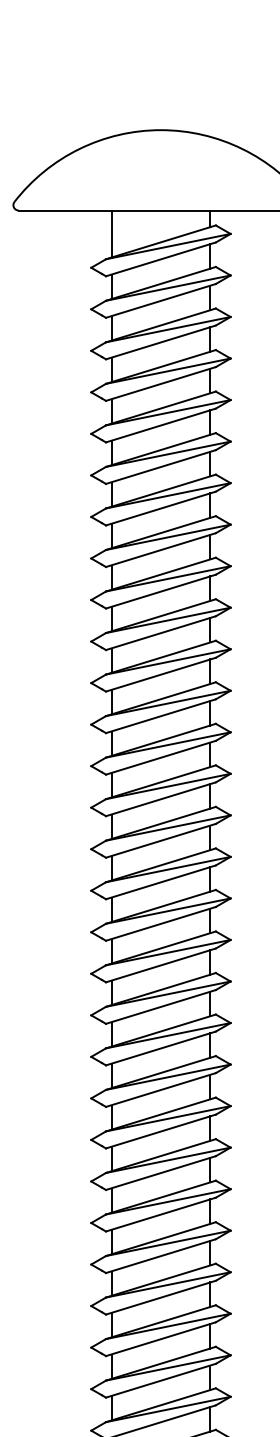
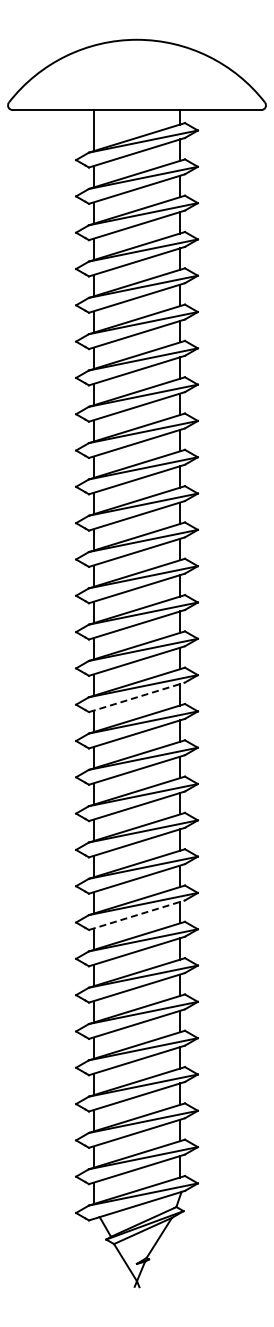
line: (161, 882) -> (137, 697), solid -> dashed
line: (161, 1131) -> (137, 915), solid -> dashed

